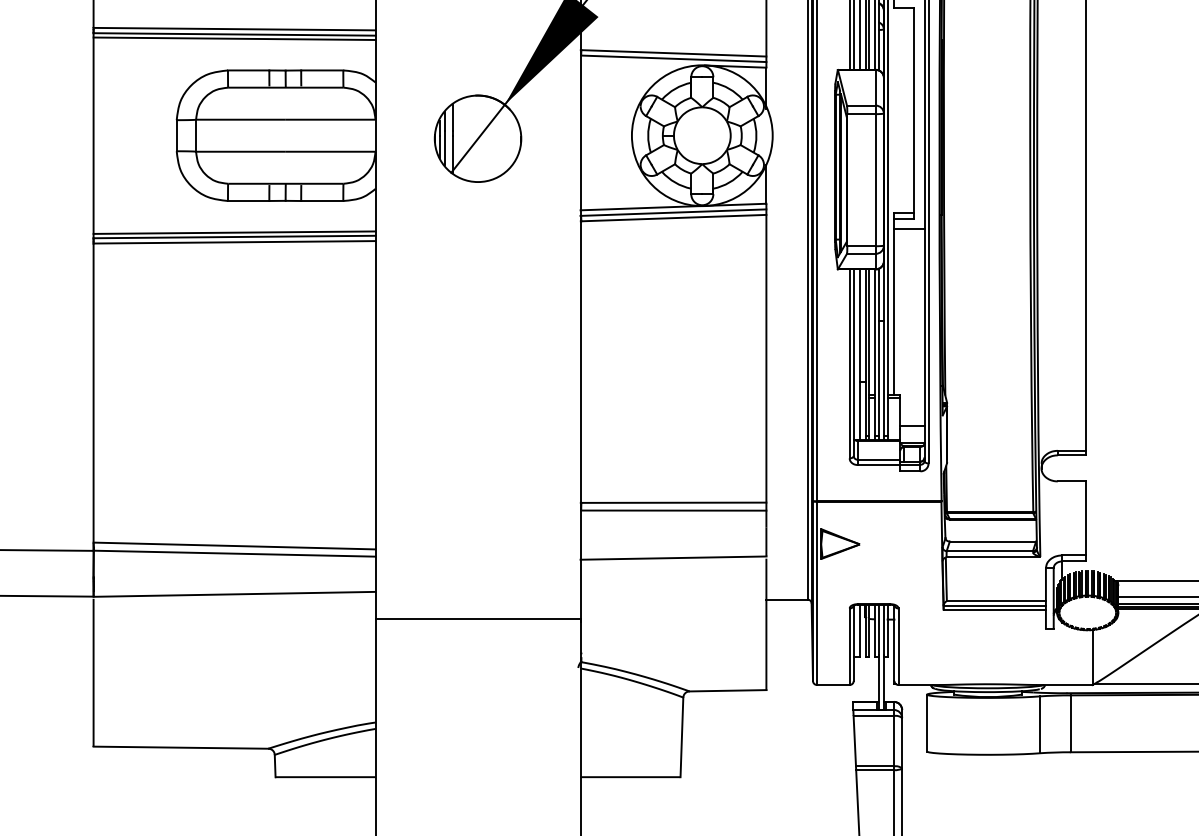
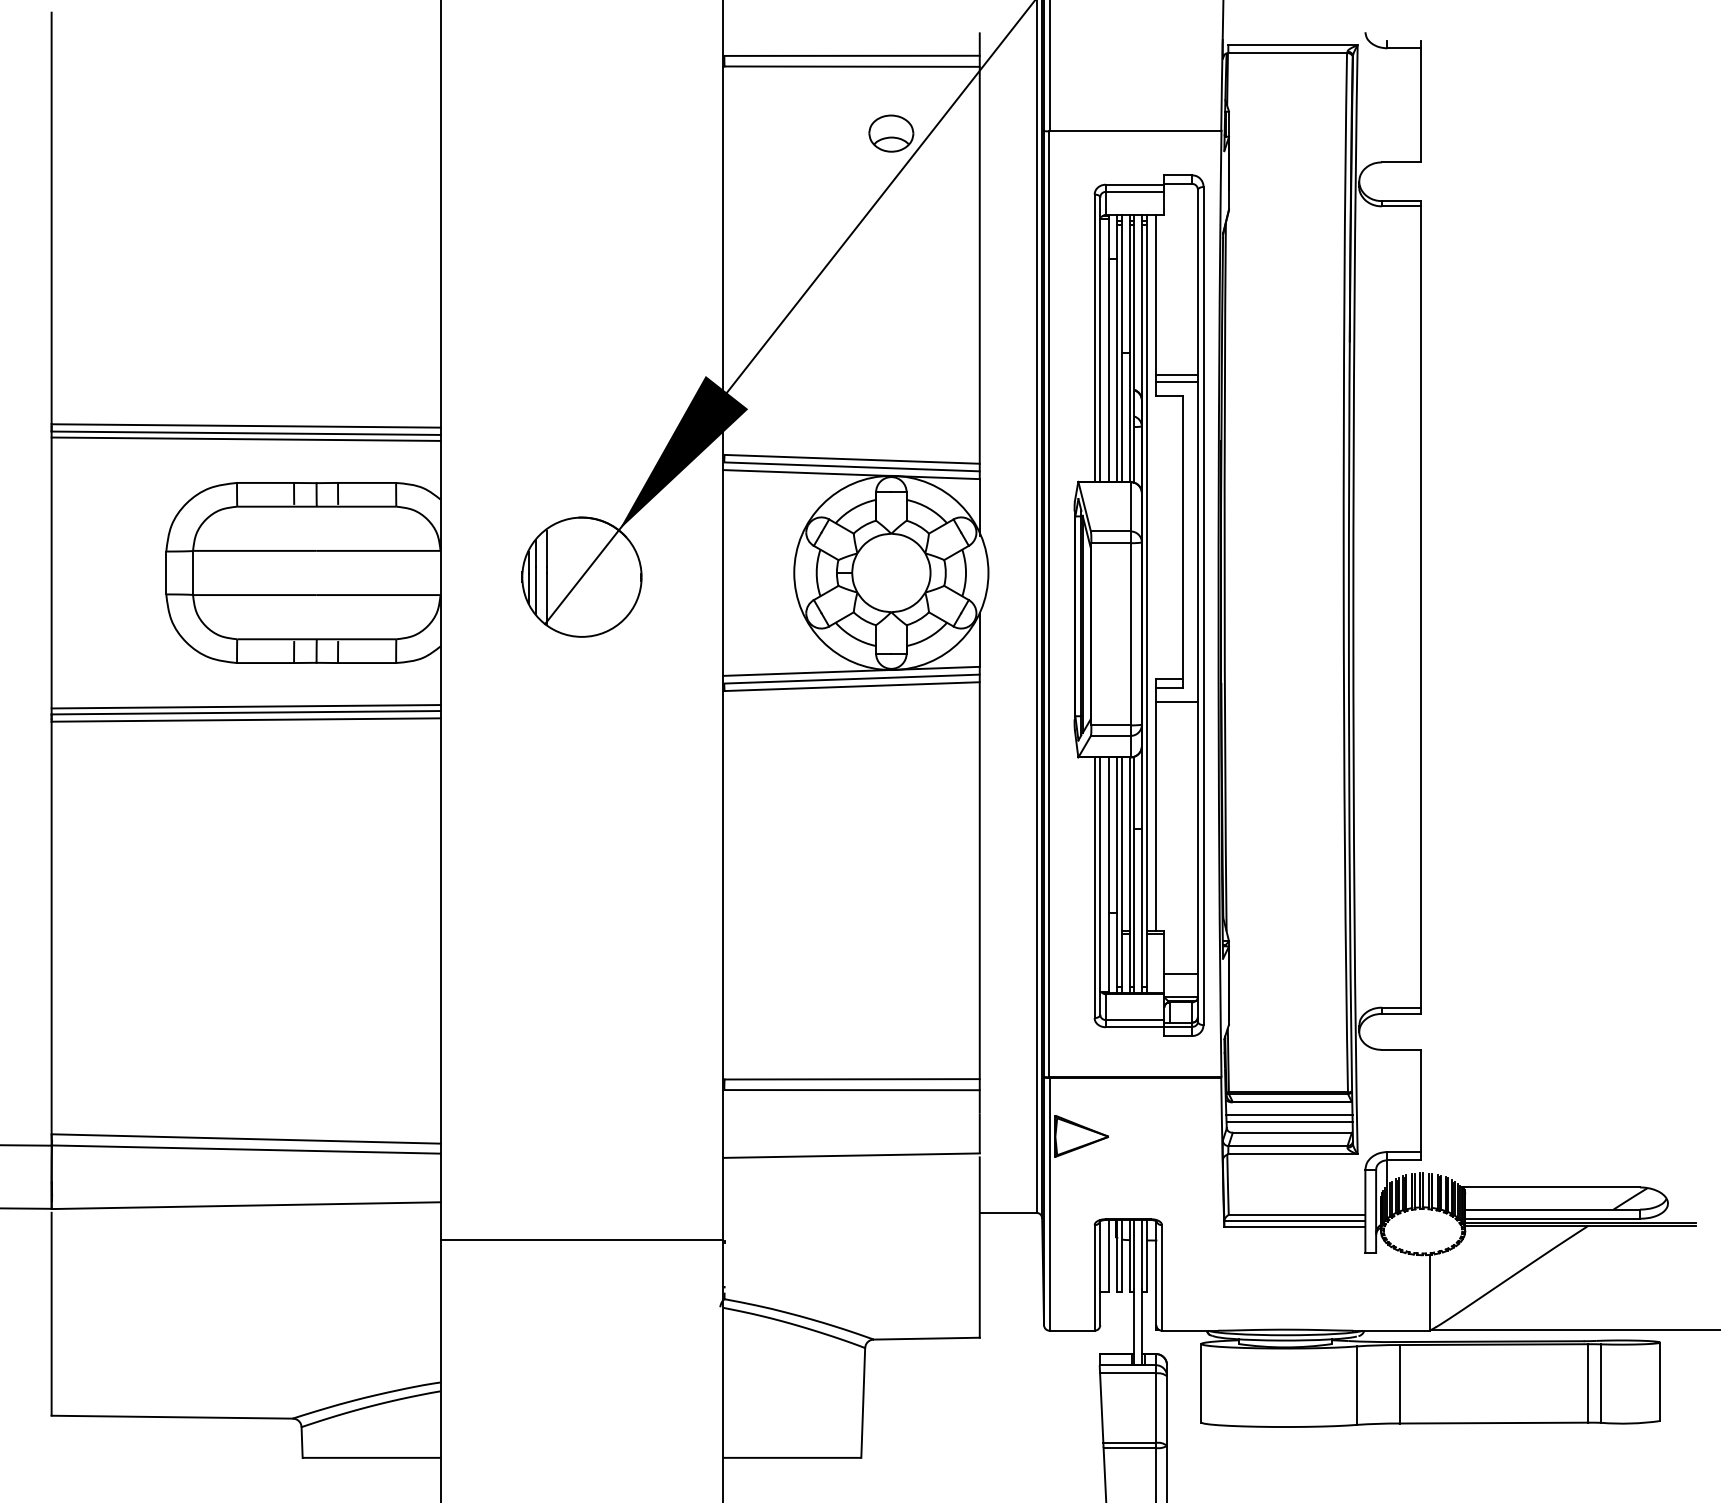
line: (640, 62) -> (806, 472), added
line: (990, 528) -> (1289, 1115), added
line: (990, 534) -> (1289, 1122), added

